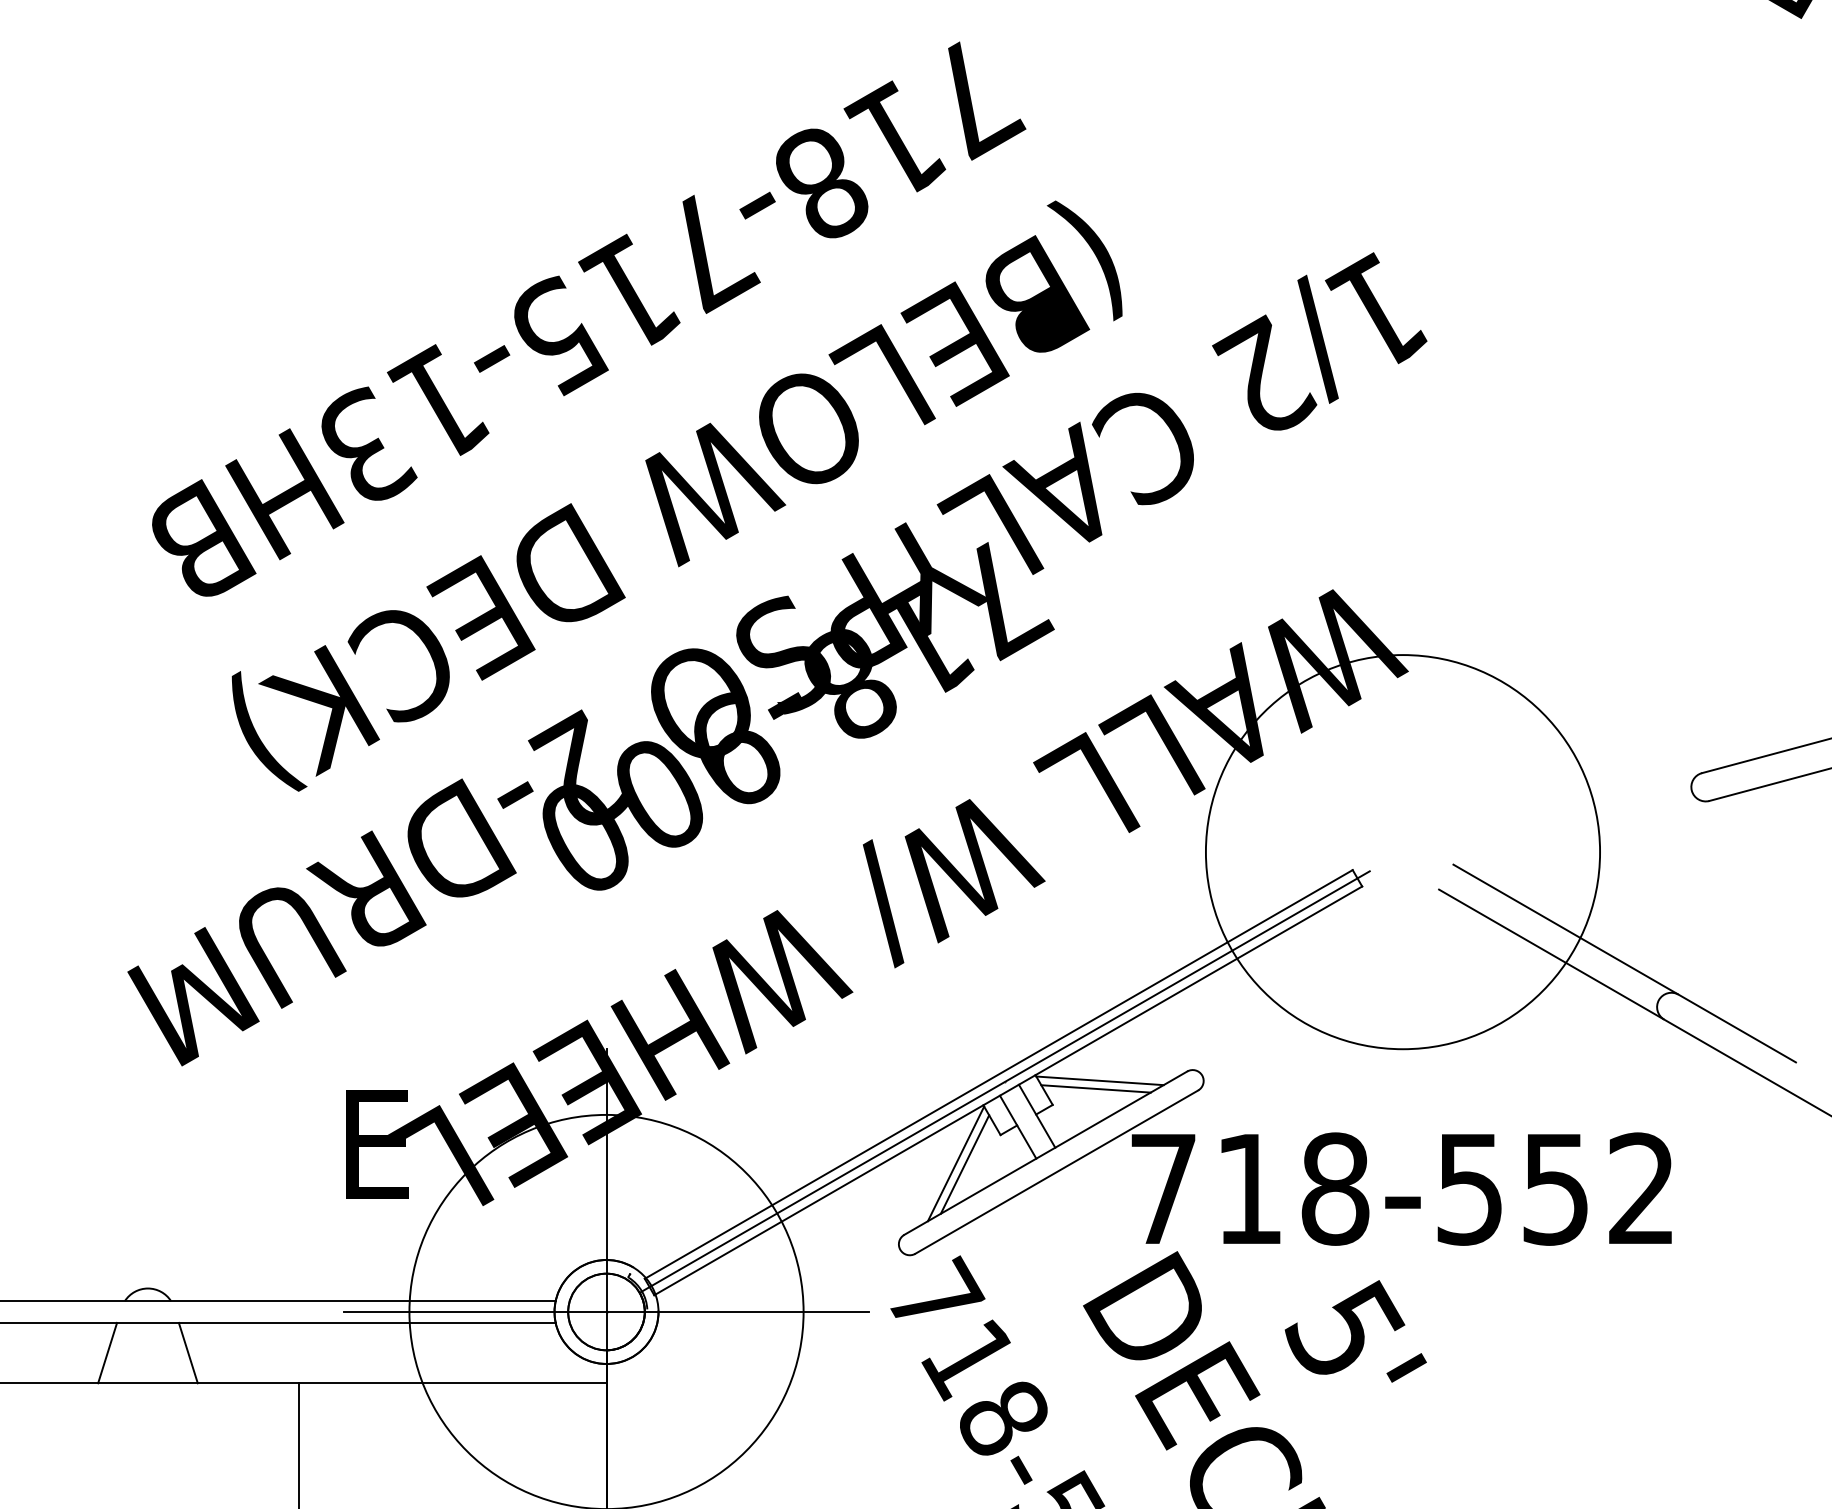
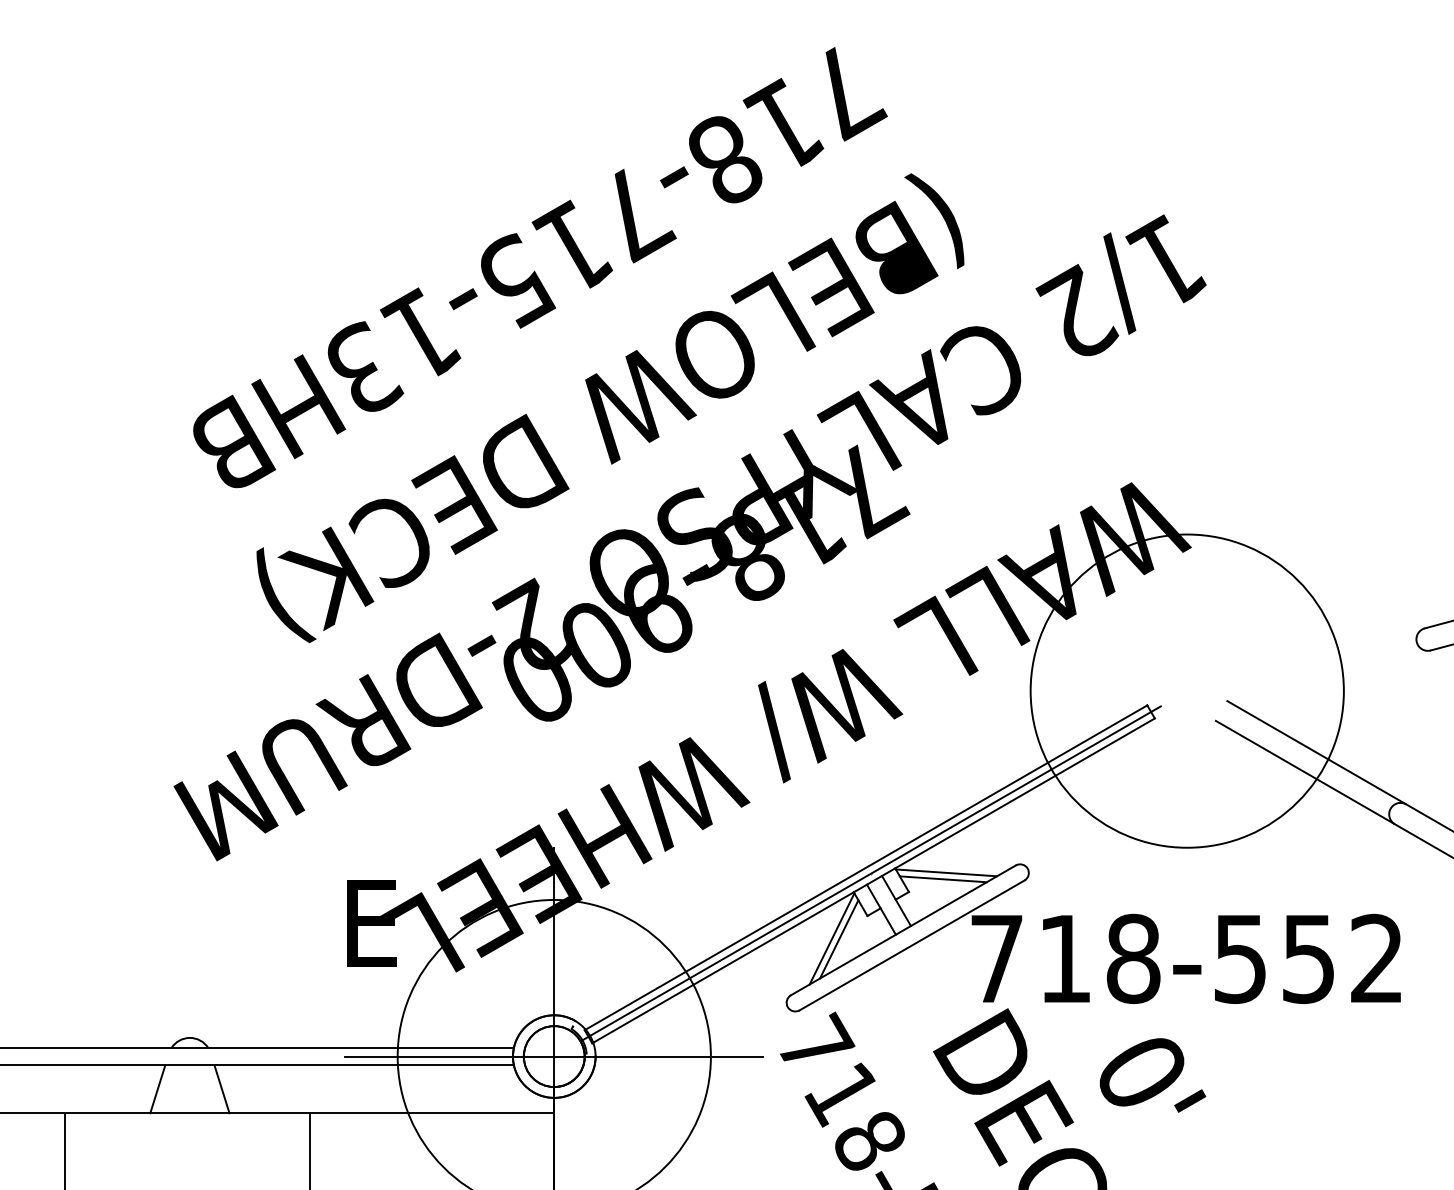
text: (1344, 1327) -> (1140, 1068), 5' -> 0'

